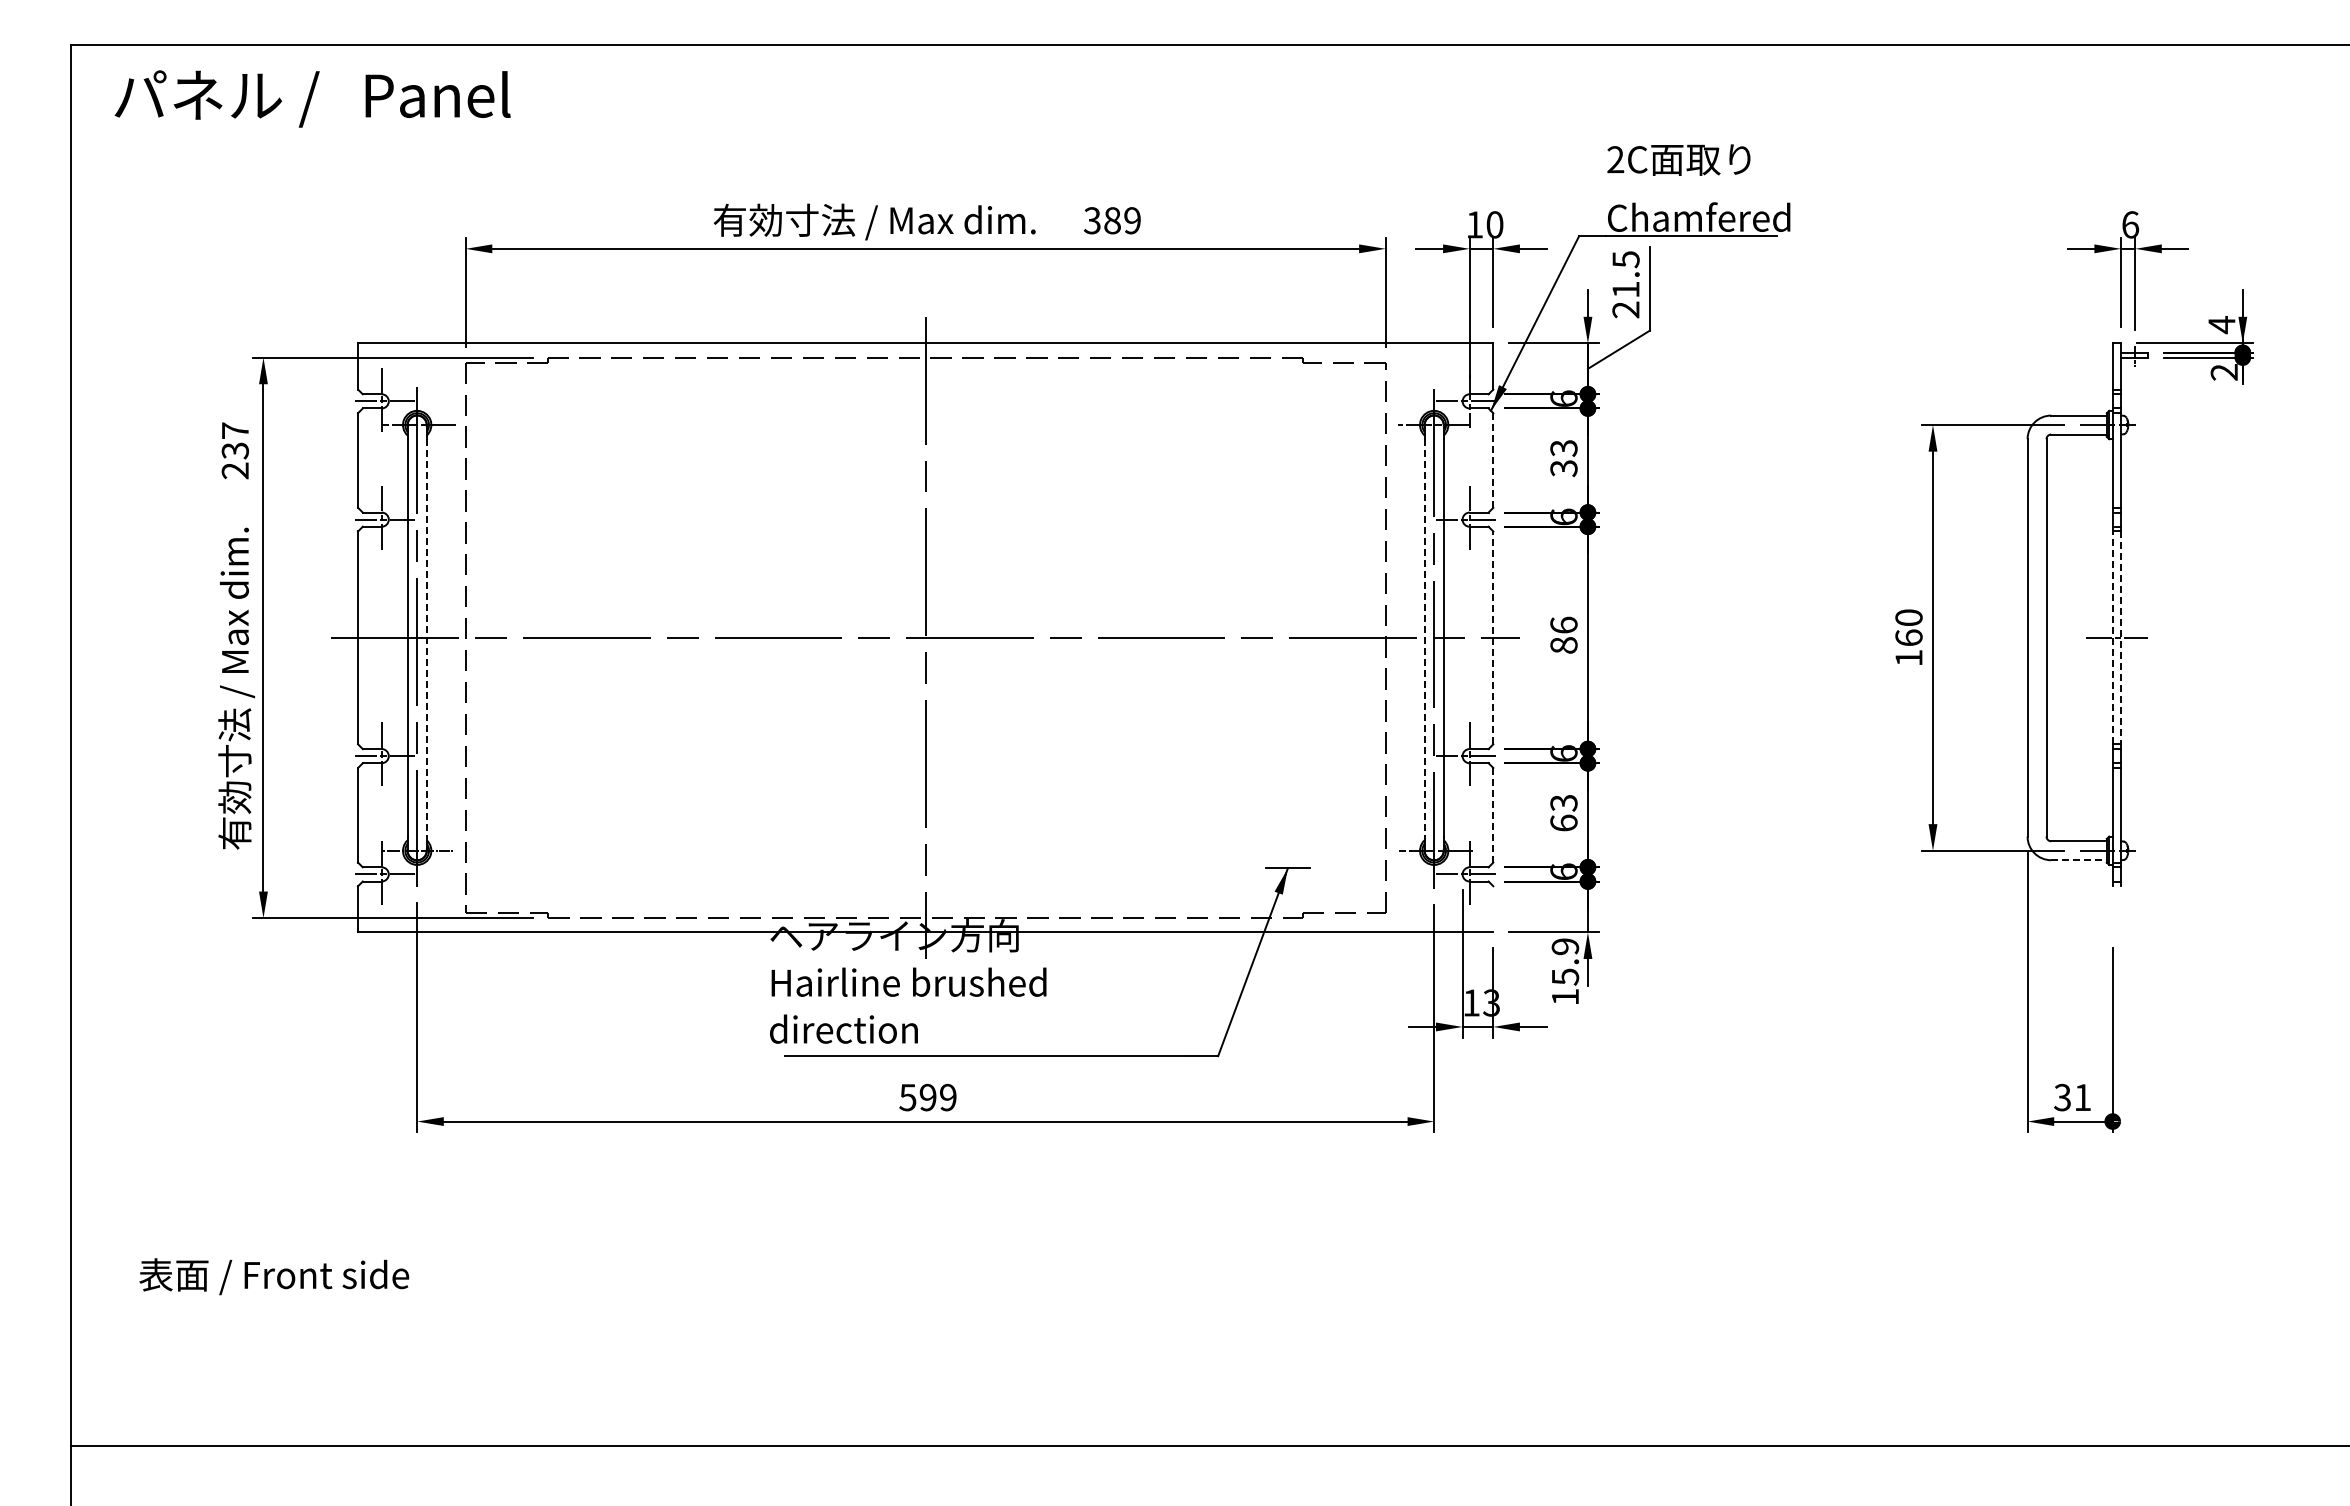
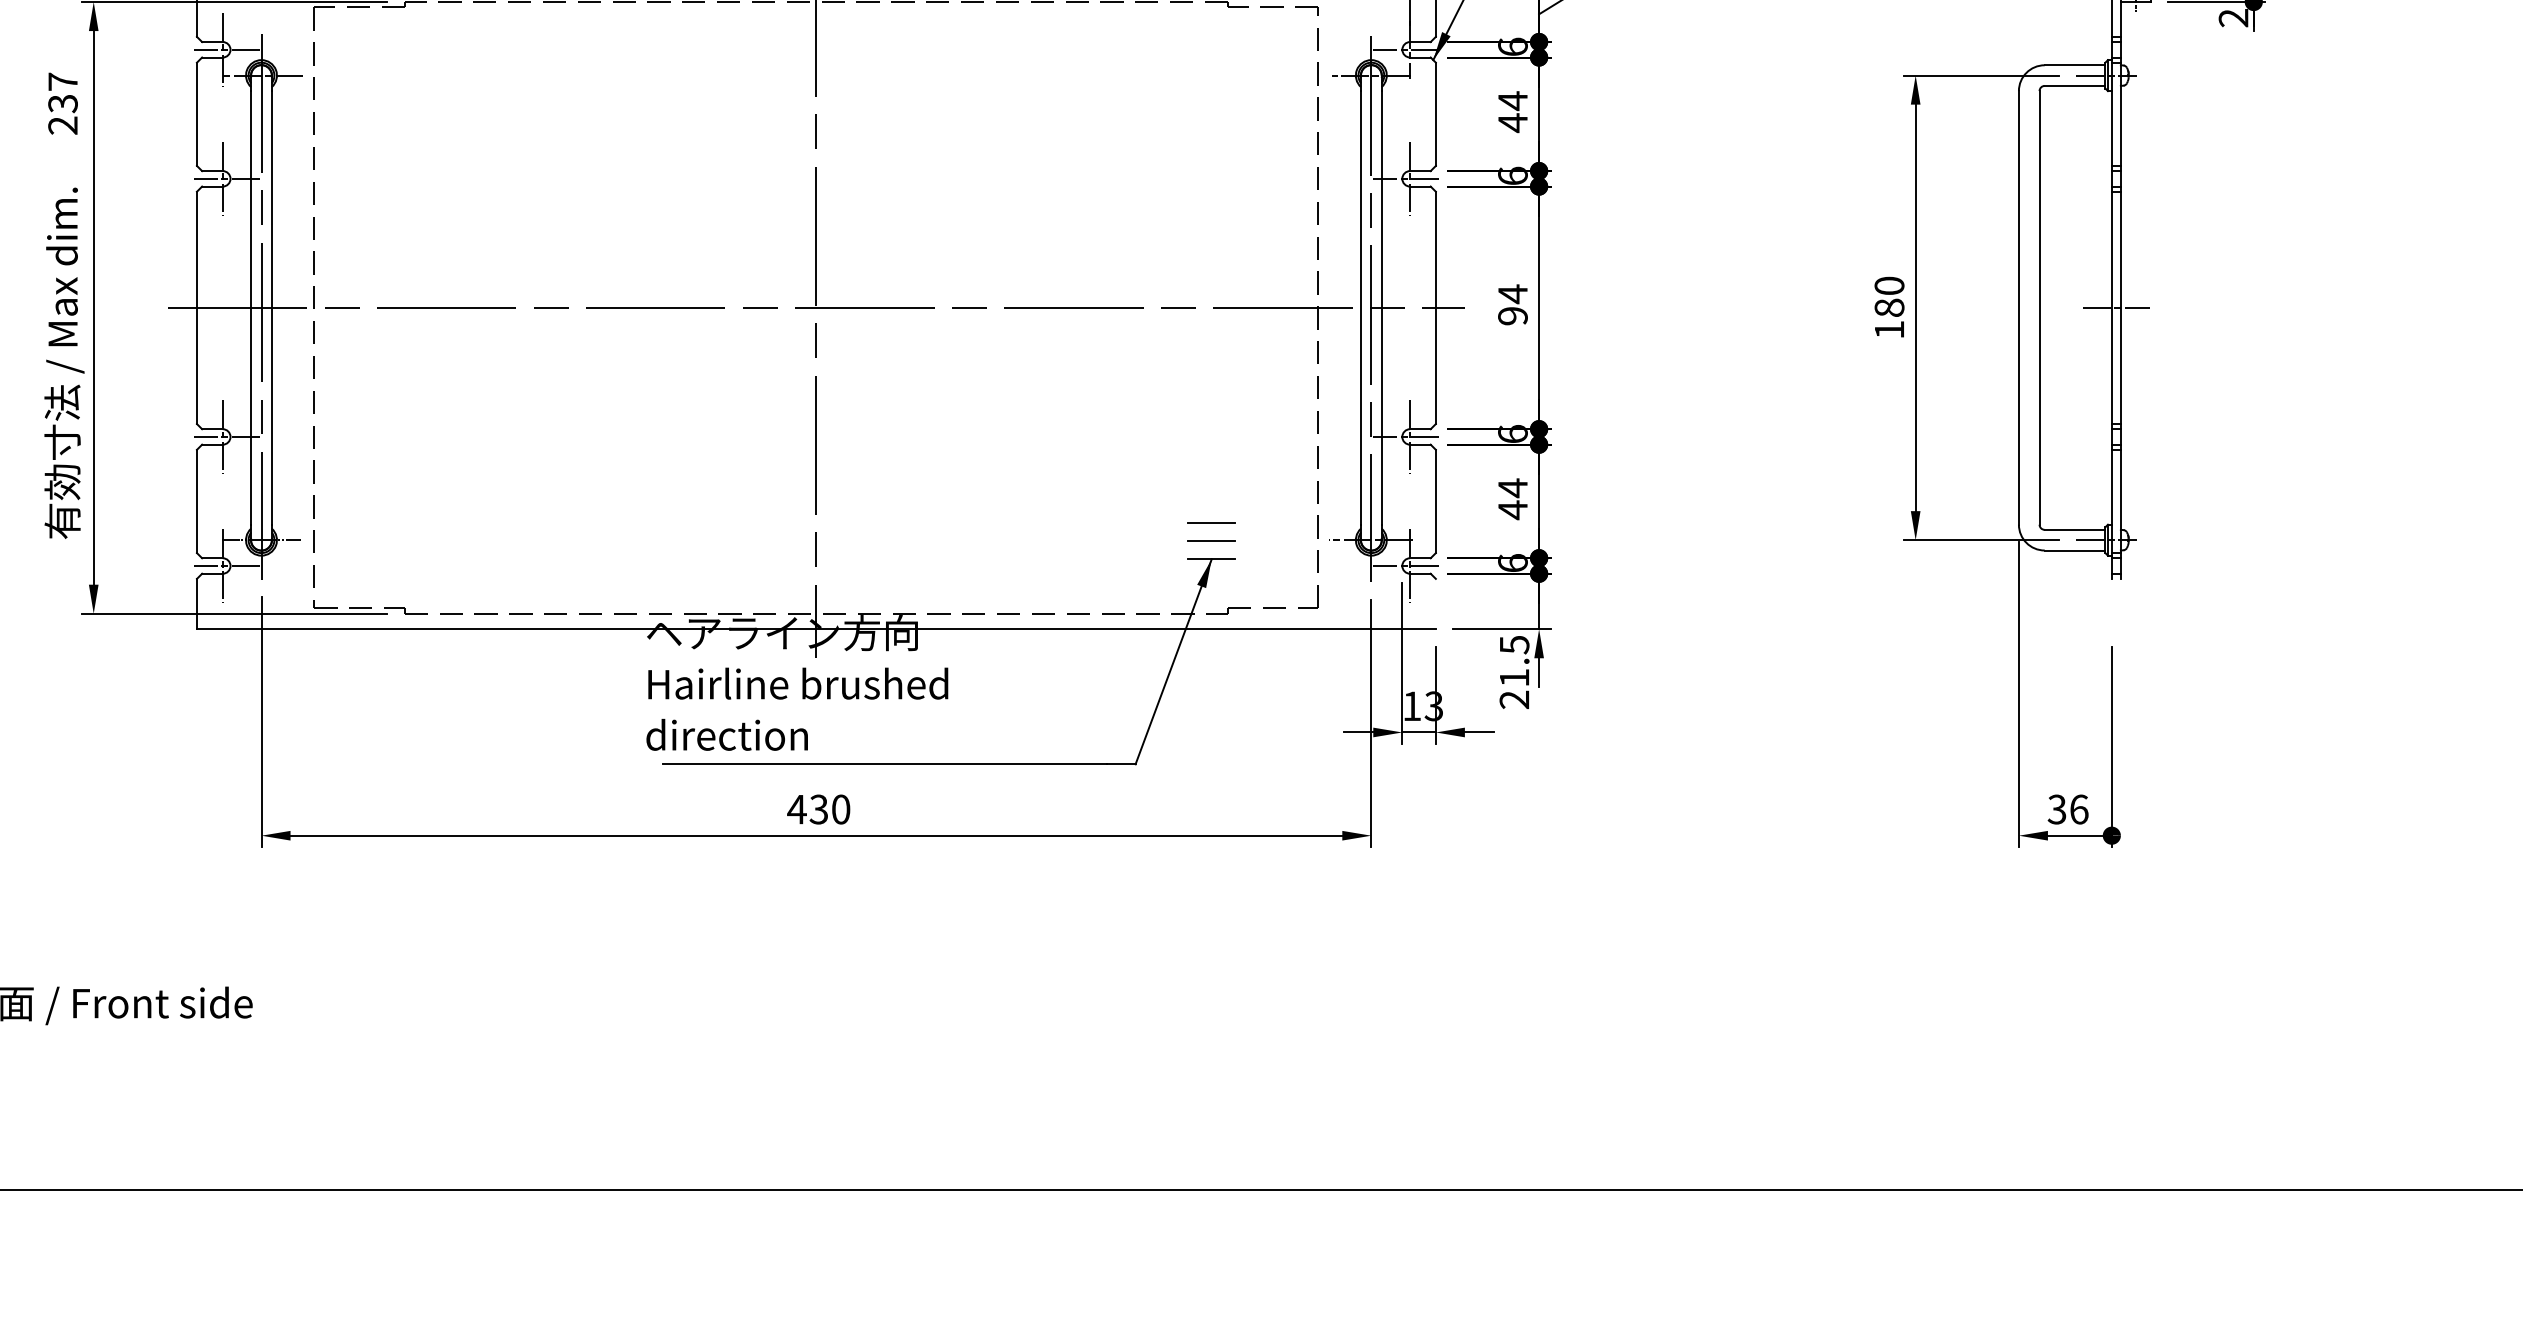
text: (1563, 458) -> (1512, 112), 33 -> 44
line: (1493, 460) -> (1436, 114), dashed -> solid
text: (1563, 634) -> (1512, 304), 86 -> 94
line: (426, 637) -> (271, 307), dashed -> solid
line: (1424, 637) -> (1360, 307), dashed -> solid
line: (1493, 637) -> (1436, 307), dashed -> solid
text: (1908, 637) -> (1888, 307), 160 -> 180
line: (2112, 637) -> (2111, 307), dashed -> solid
line: (2121, 638) -> (2121, 308), dashed -> solid
text: (1563, 813) -> (1512, 499), 63 -> 44
line: (1493, 814) -> (1436, 500), dashed -> solid
line: (1287, 834) -> (1211, 522), added
line: (1287, 851) -> (1211, 540), added
line: (2079, 860) -> (2075, 550), dashed -> solid
text: (1565, 971) -> (1514, 671), 15.9 -> 21.5
text: (927, 1097) -> (818, 809), 599 -> 430
text: (2083, 1097) -> (2079, 809), 31 -> 36

